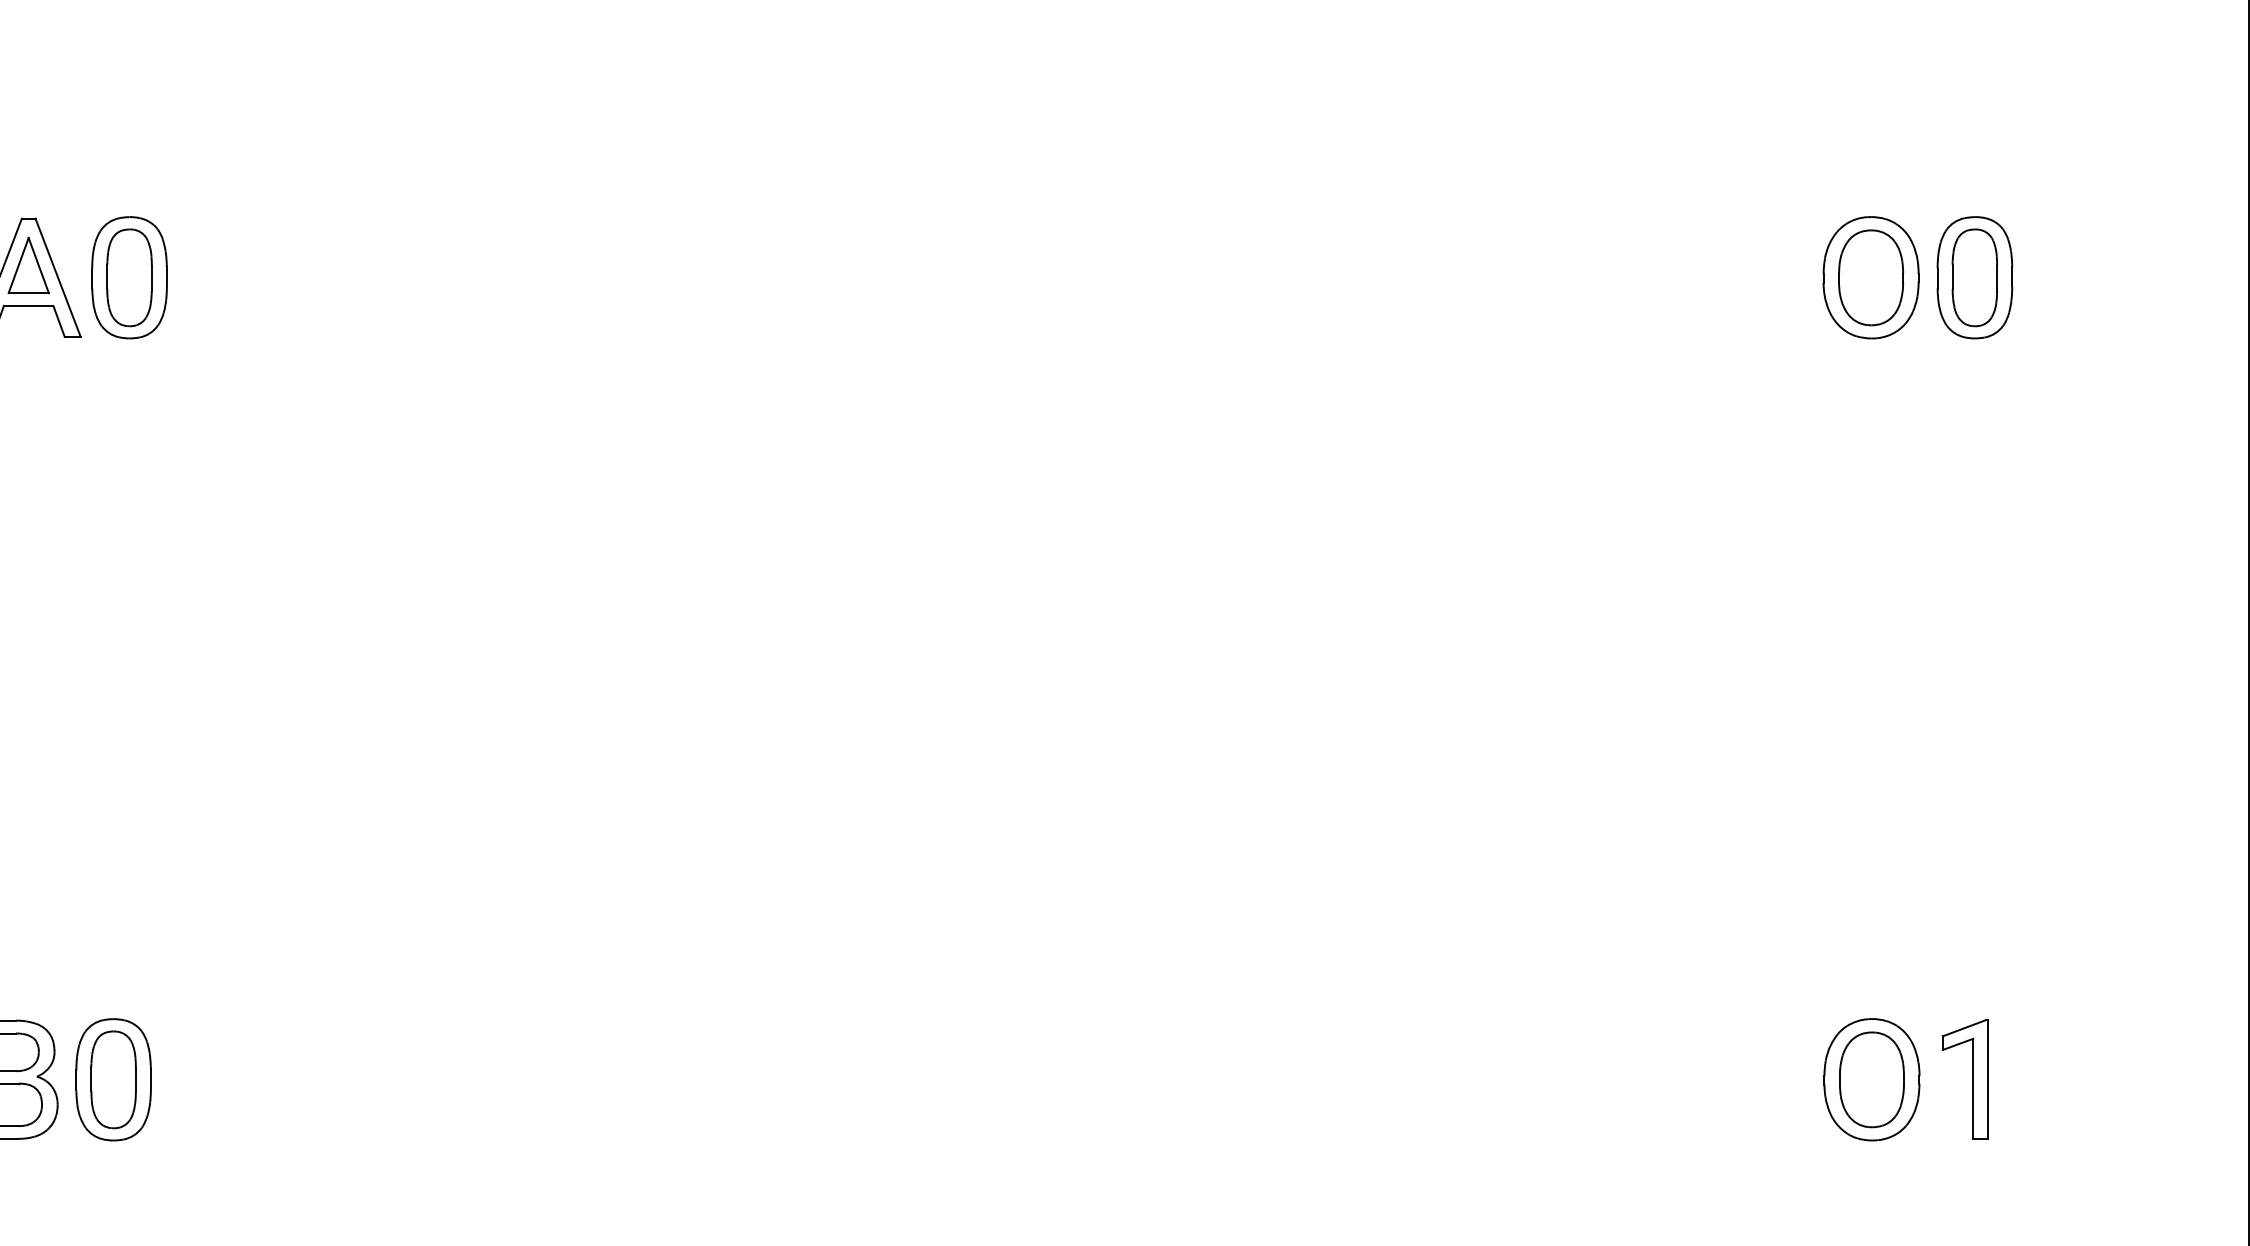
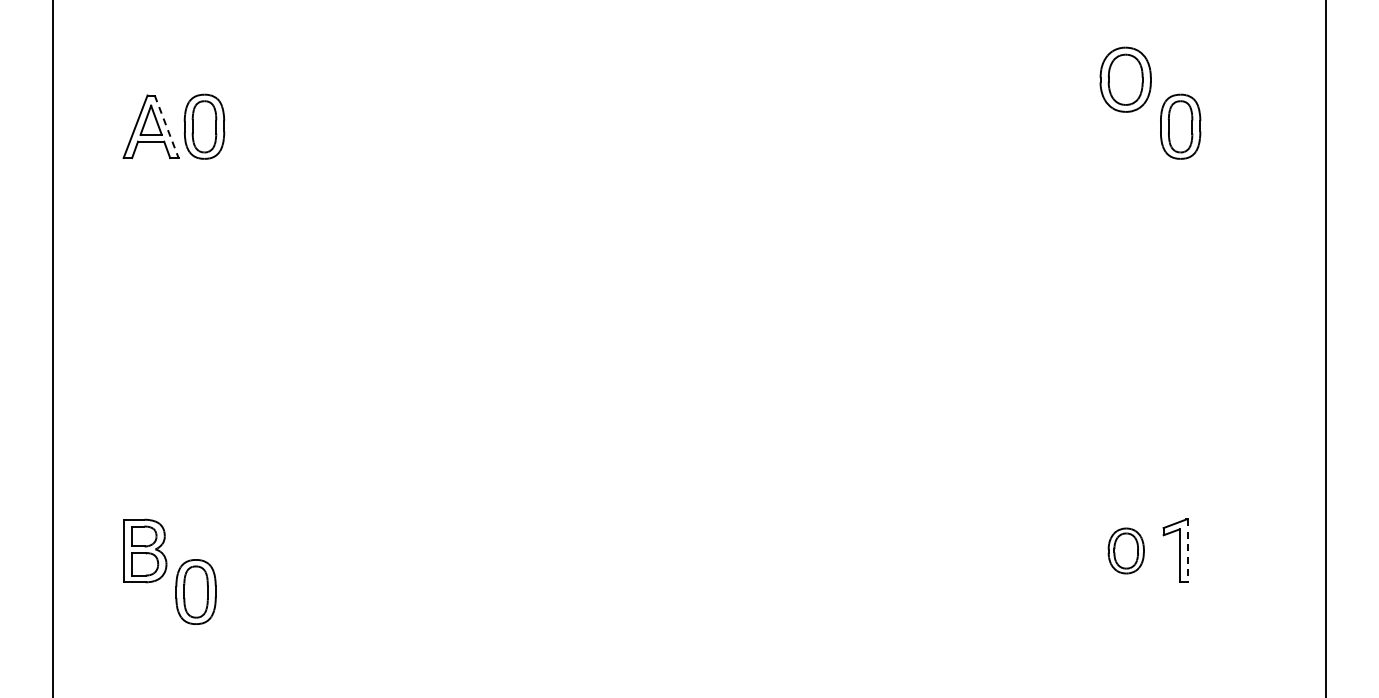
part: (1870, 277) -> (1125, 79), moved
line: (57, 279) -> (166, 127), solid -> dashed
part: (112, 1078) -> (195, 591), moved
part: (1872, 1078) -> (1126, 550), size x0.7
line: (1987, 1080) -> (1187, 551), solid -> dashed

